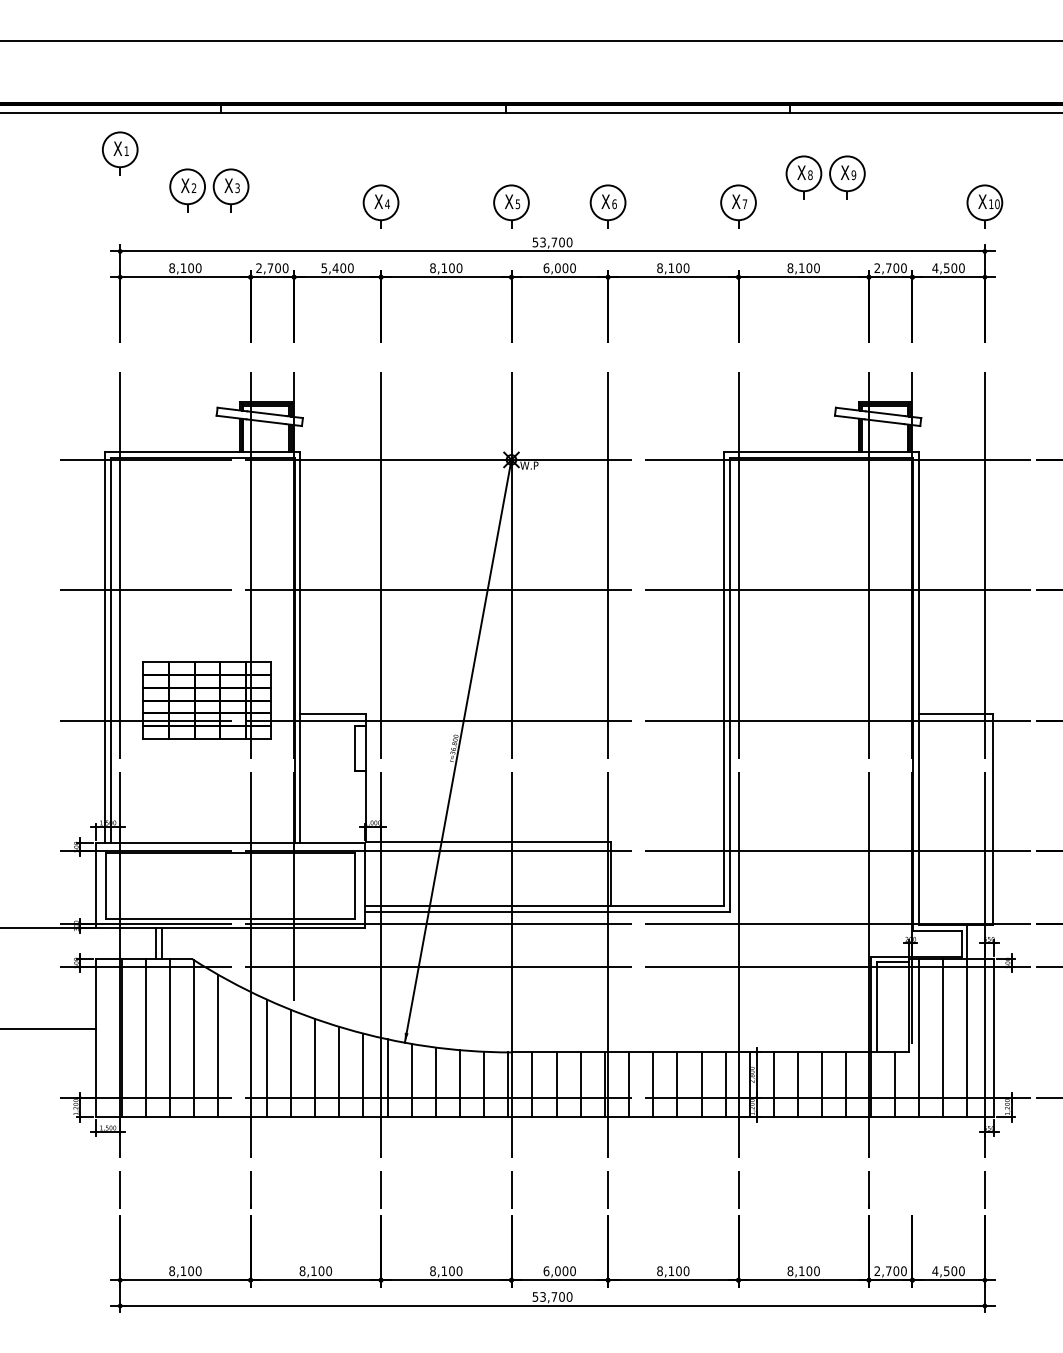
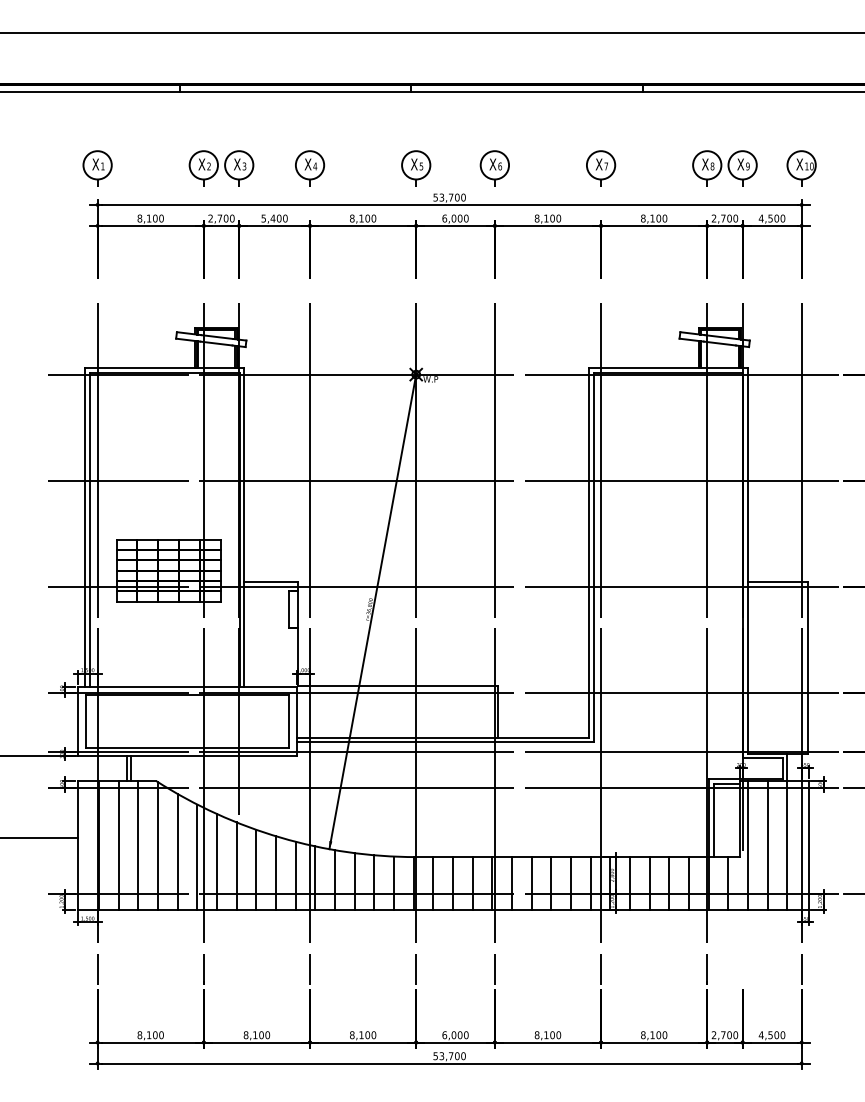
part: (120, 153) -> (97, 168), moved
part: (825, 177) -> (724, 168), moved
part: (209, 190) -> (221, 168), moved
line: (242, 1051) -> (197, 856), added

